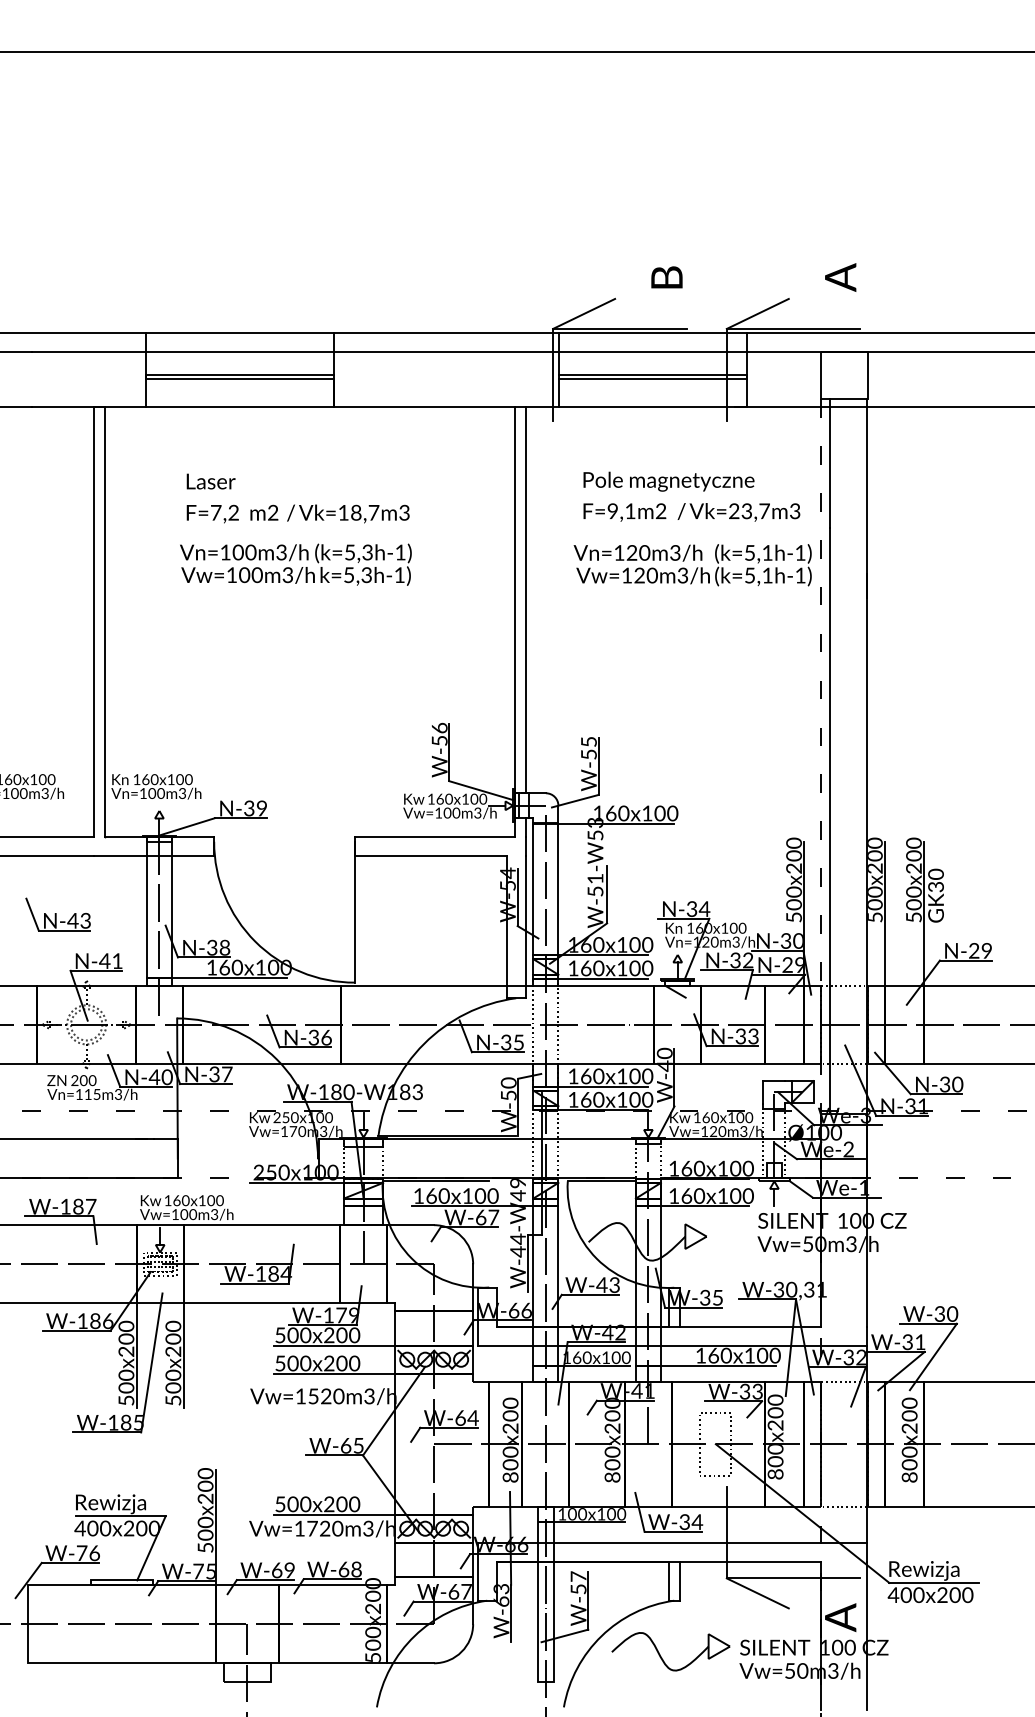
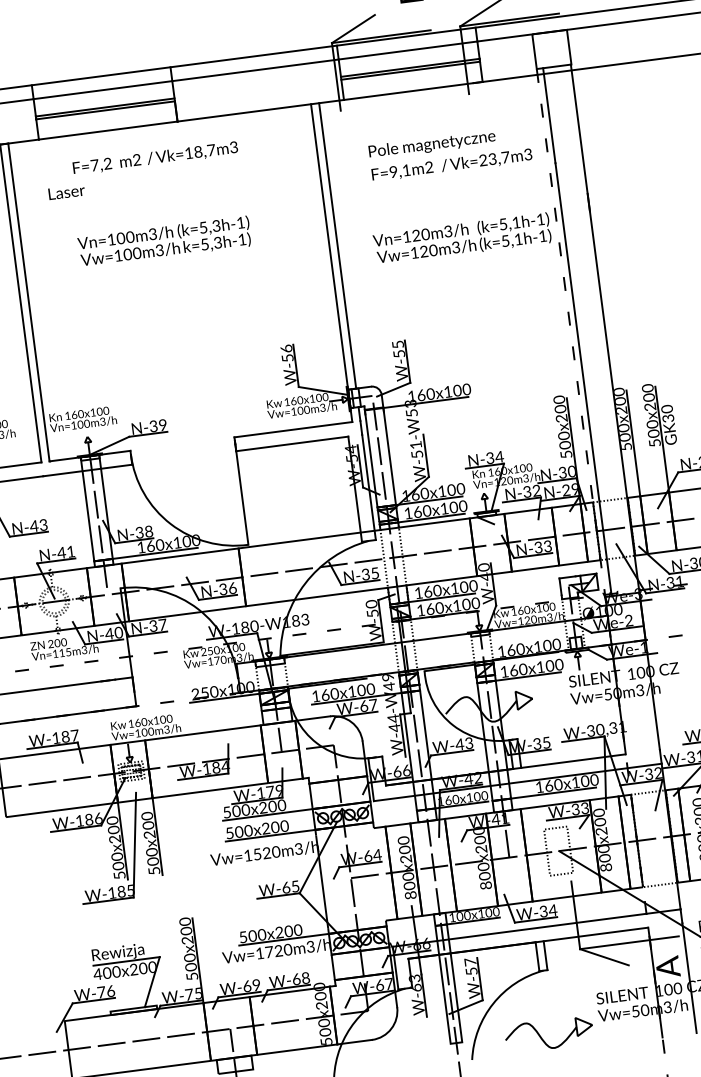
text: (210, 481) -> (66, 192), moved
text: (297, 513) -> (154, 158), moved
text: (692, 565) -> (462, 239), moved
part: (662, 1657) -> (543, 1039), moved

